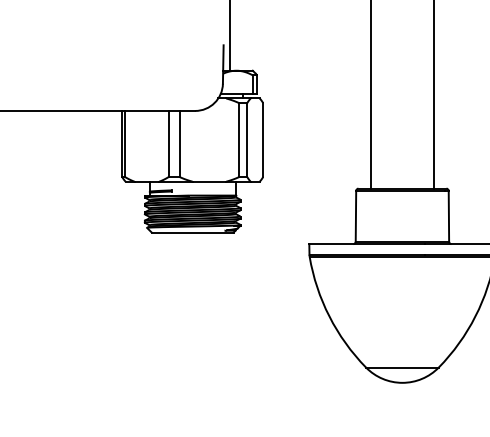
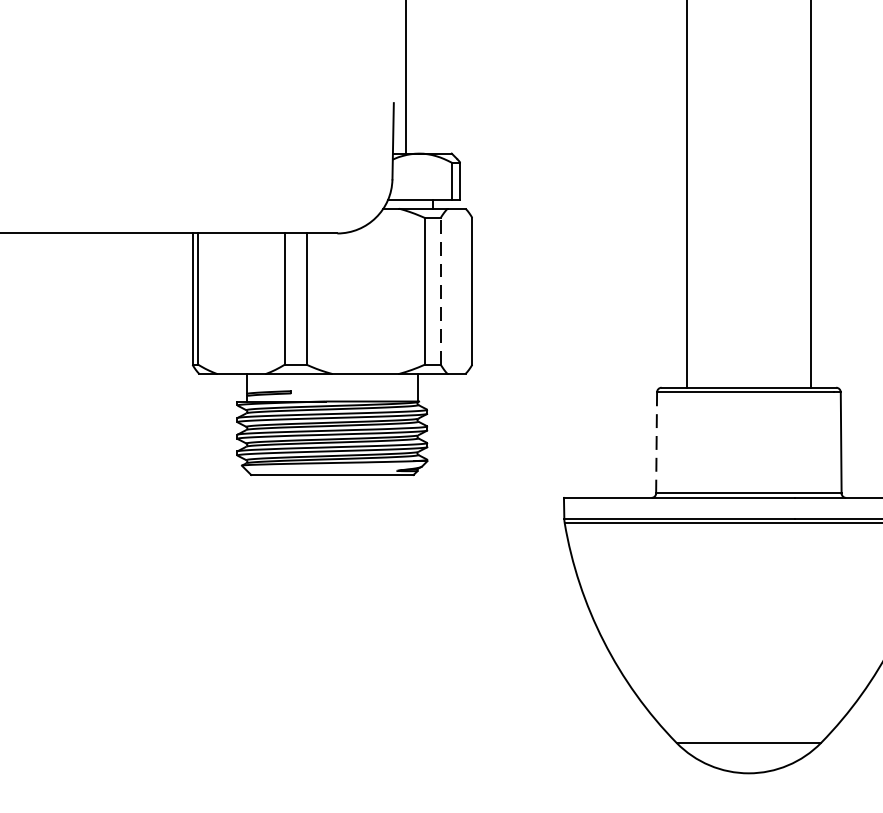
line: (247, 140) -> (441, 292), solid -> dashed
line: (355, 216) -> (655, 443), solid -> dashed

